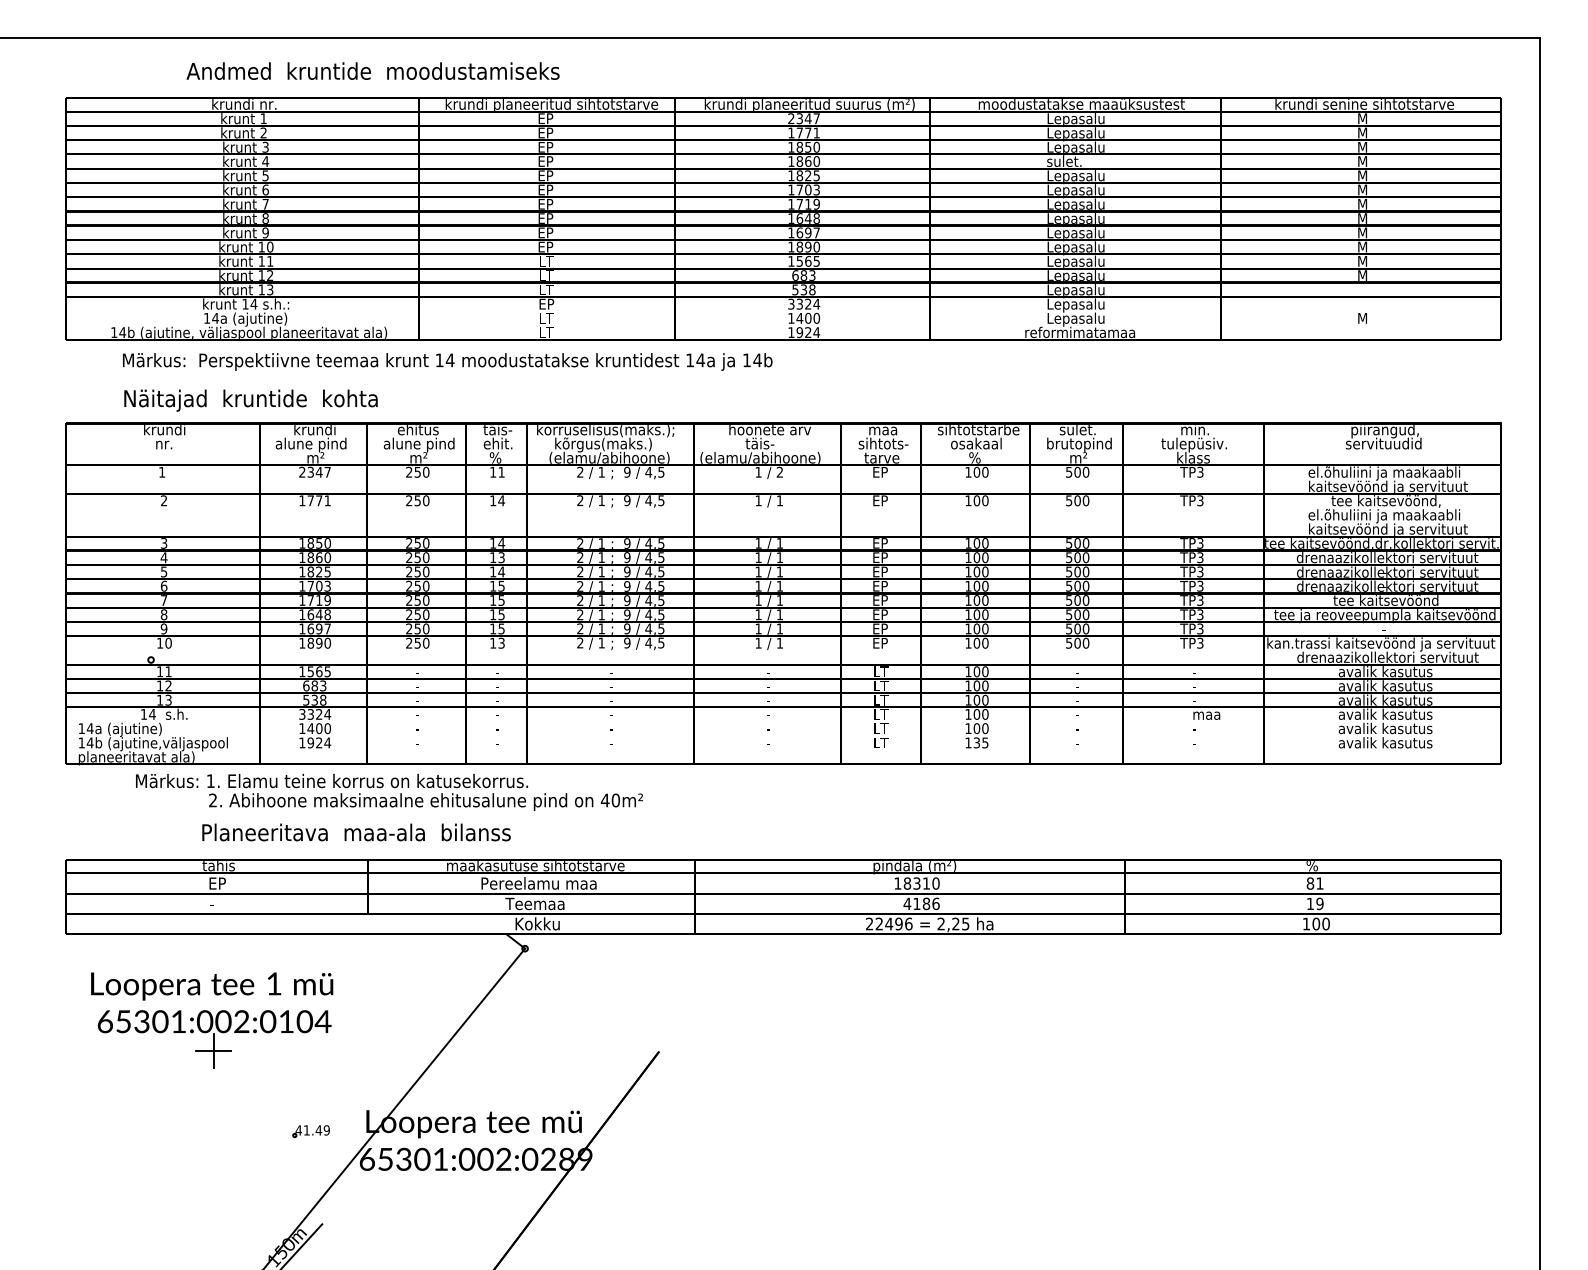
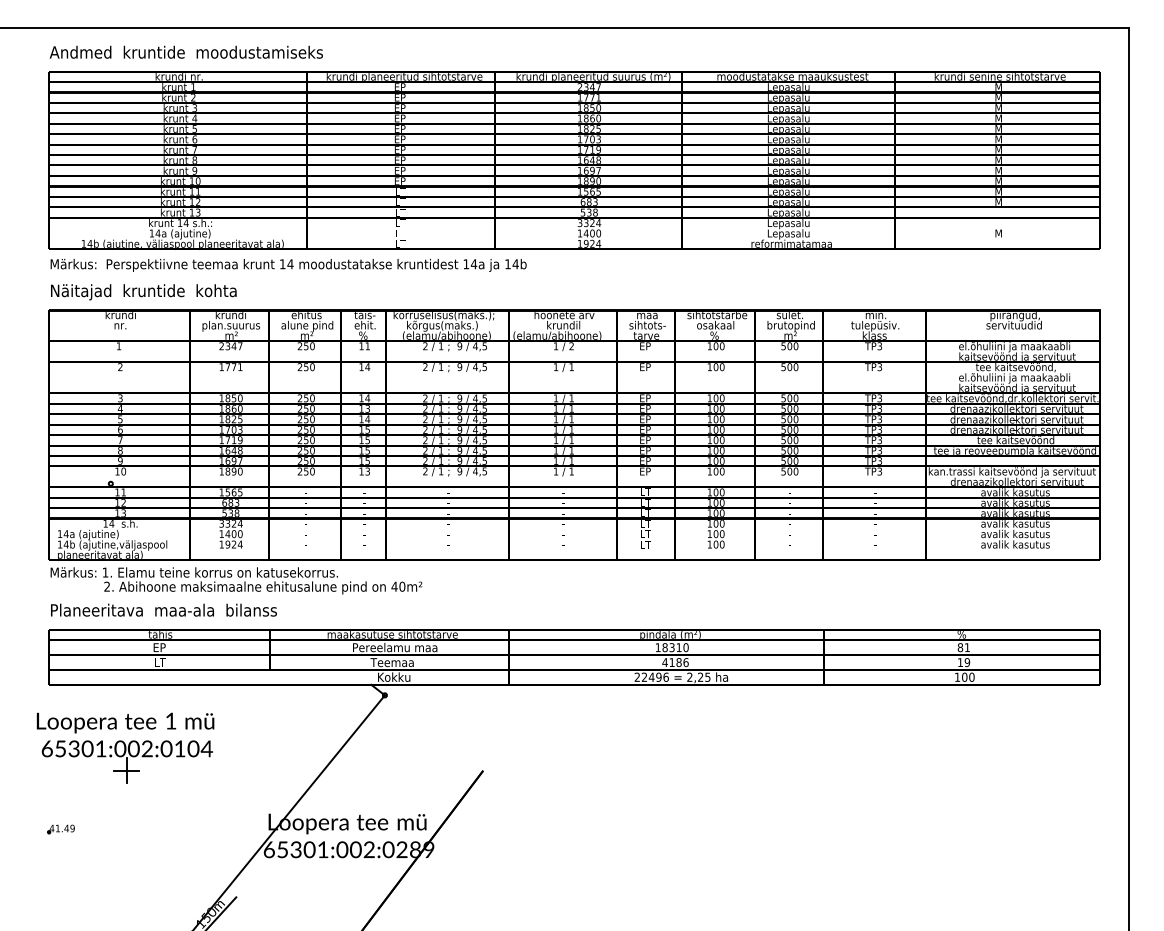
text: (372, 70) -> (185, 51), moved
text: (1075, 161) -> (788, 118), sulet. -> Lepasalu
text: (546, 303) -> (400, 222), EP -> LT
text: (447, 361) -> (288, 265), moved
text: (250, 400) -> (143, 292), moved
text: (768, 443) -> (563, 325), täis- -> krundil
text: (314, 444) -> (230, 325), alune pind -> plan.suurus
text: (1206, 715) -> (884, 524), maa -> -
text: (980, 742) -> (718, 544), 135 -> 100
text: (389, 791) -> (236, 580), moved
text: (356, 832) -> (163, 610), moved
text: (218, 903) -> (160, 662), - -> LT
part: (212, 1020) -> (125, 747), moved
part: (310, 1131) -> (60, 829), moved

